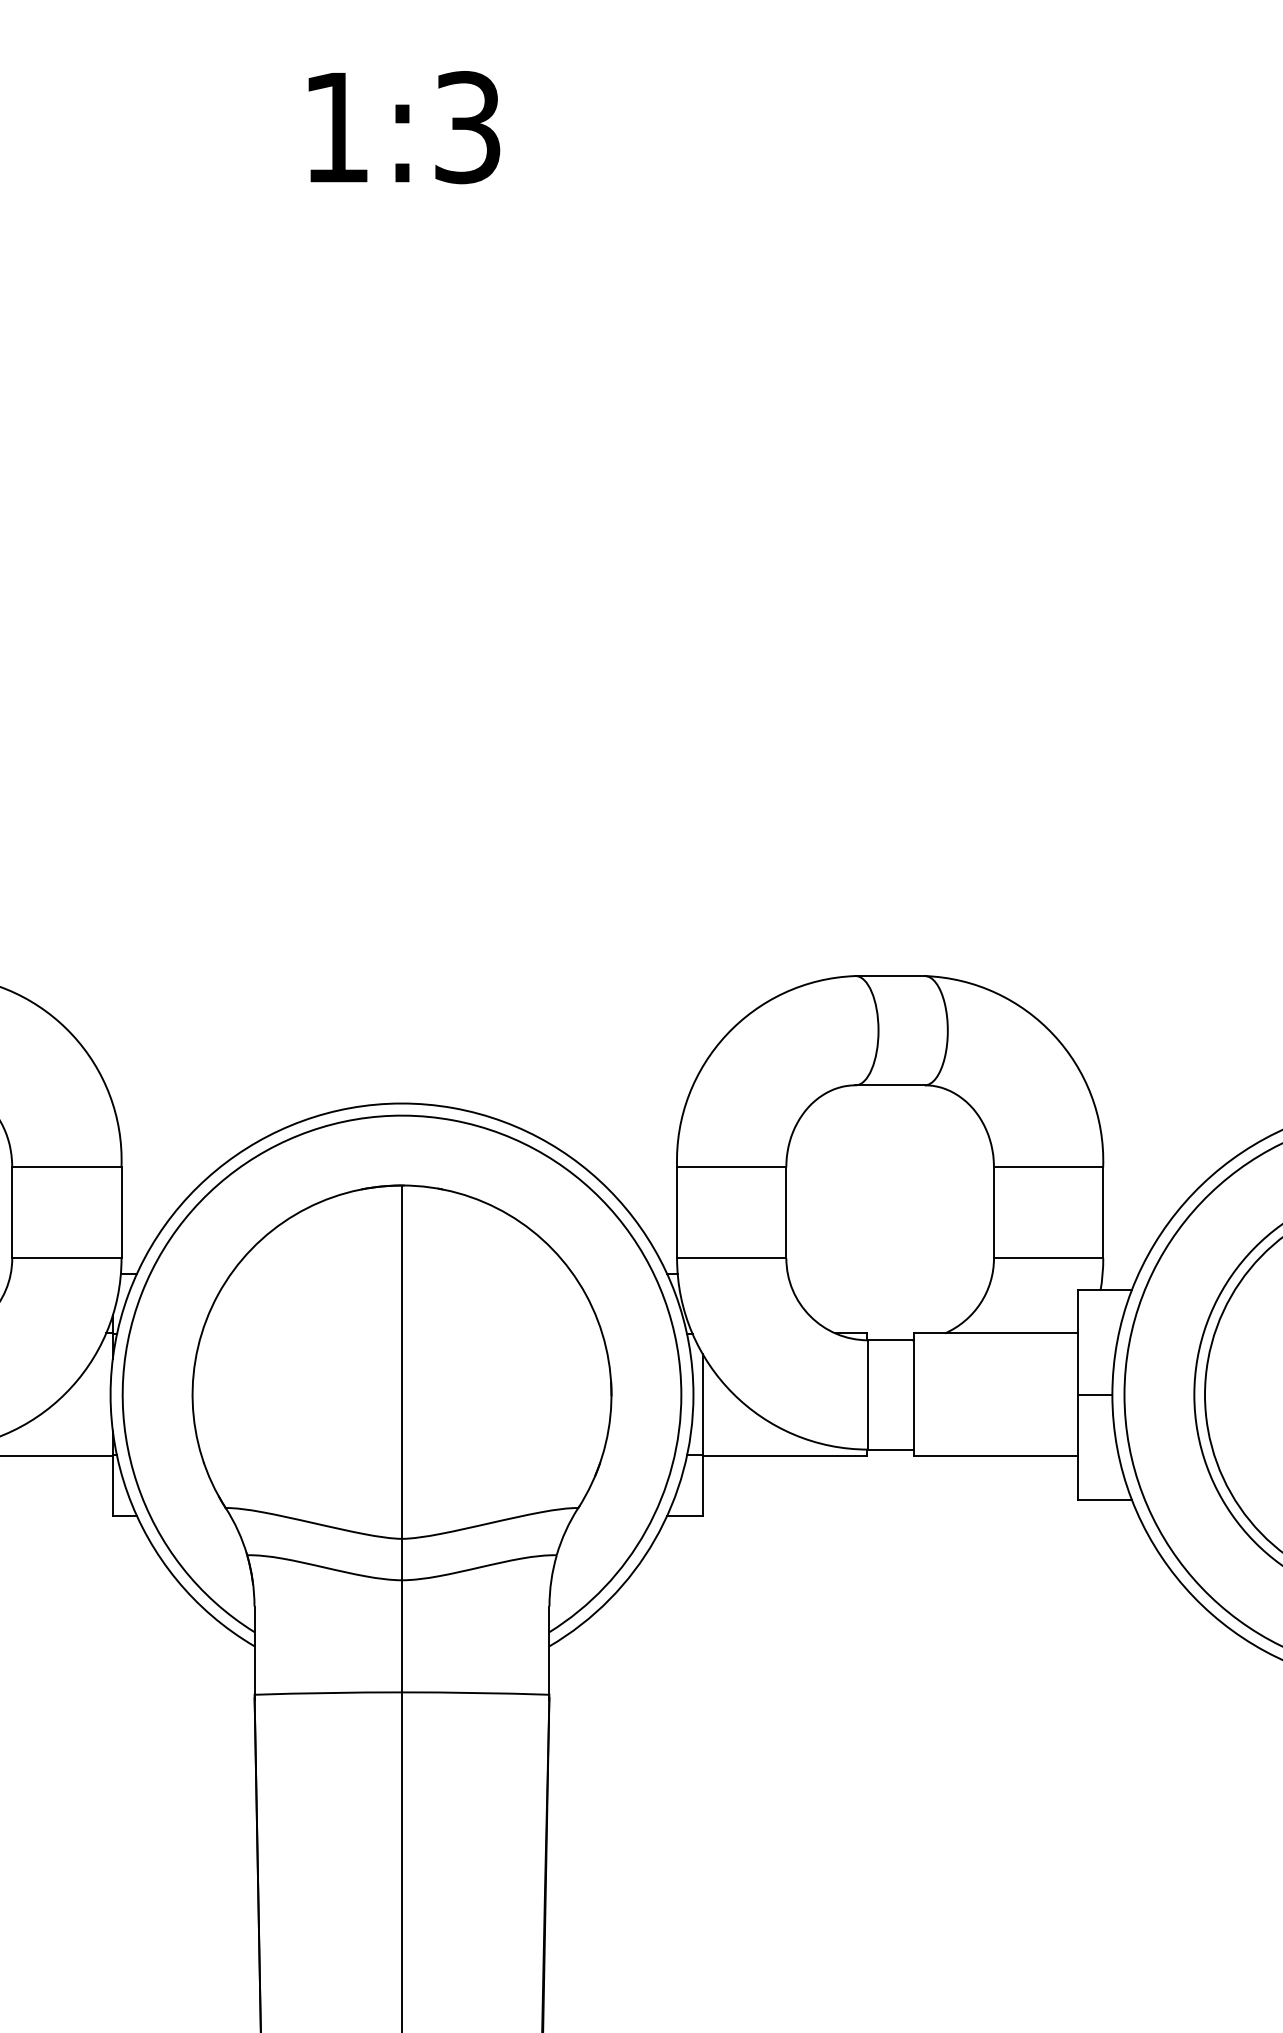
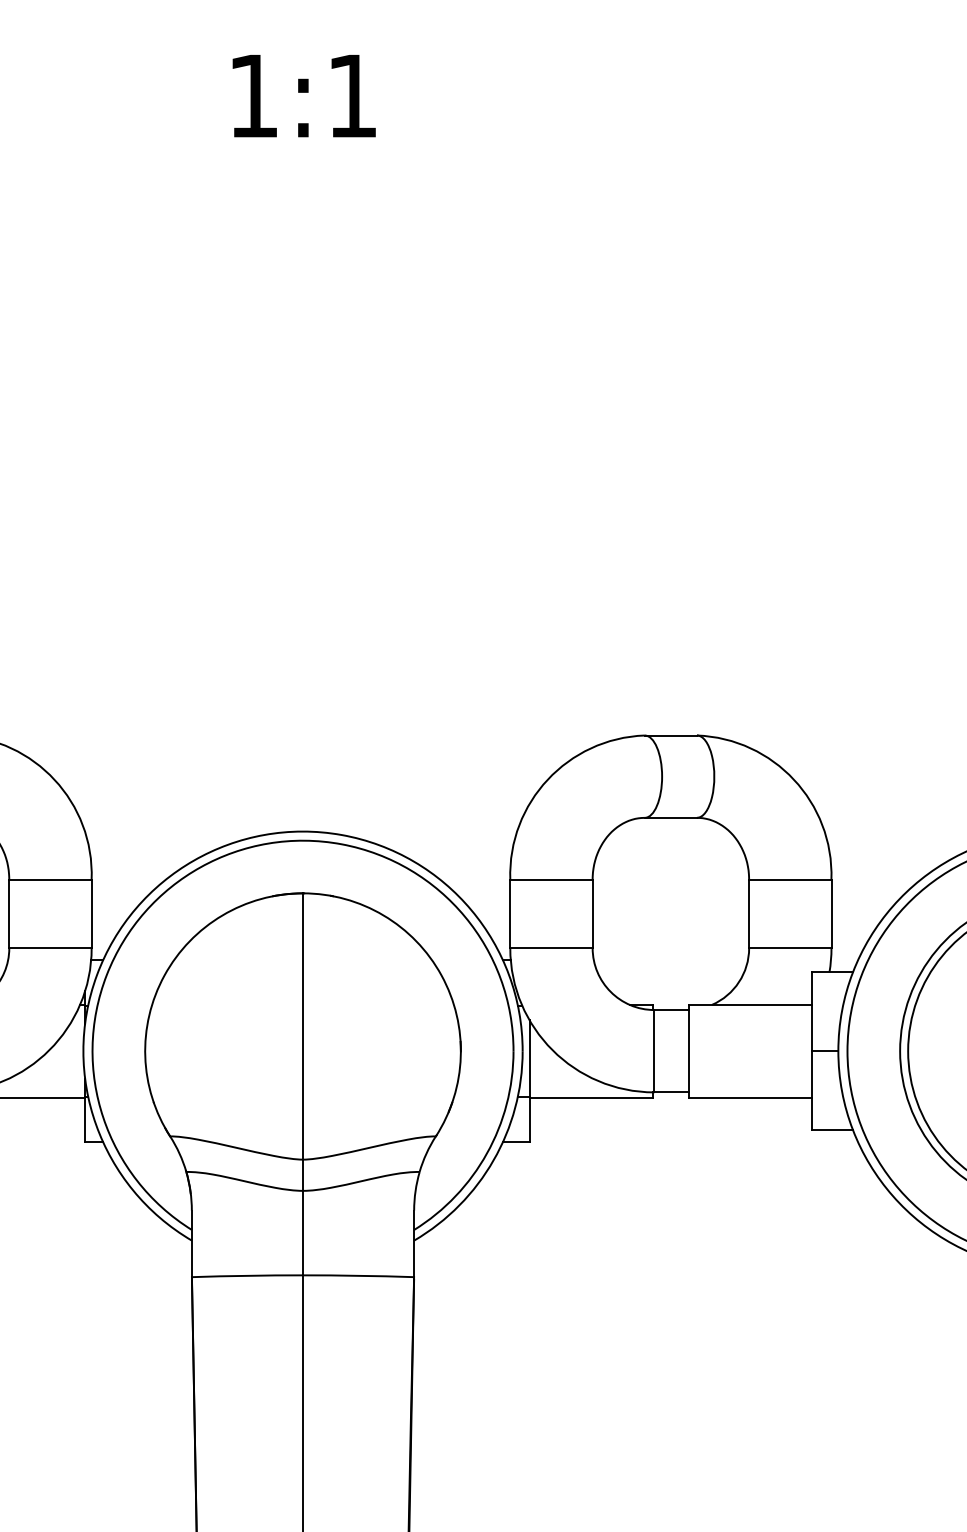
text: (467, 127) -> (352, 96), 1:3 -> 1:1

